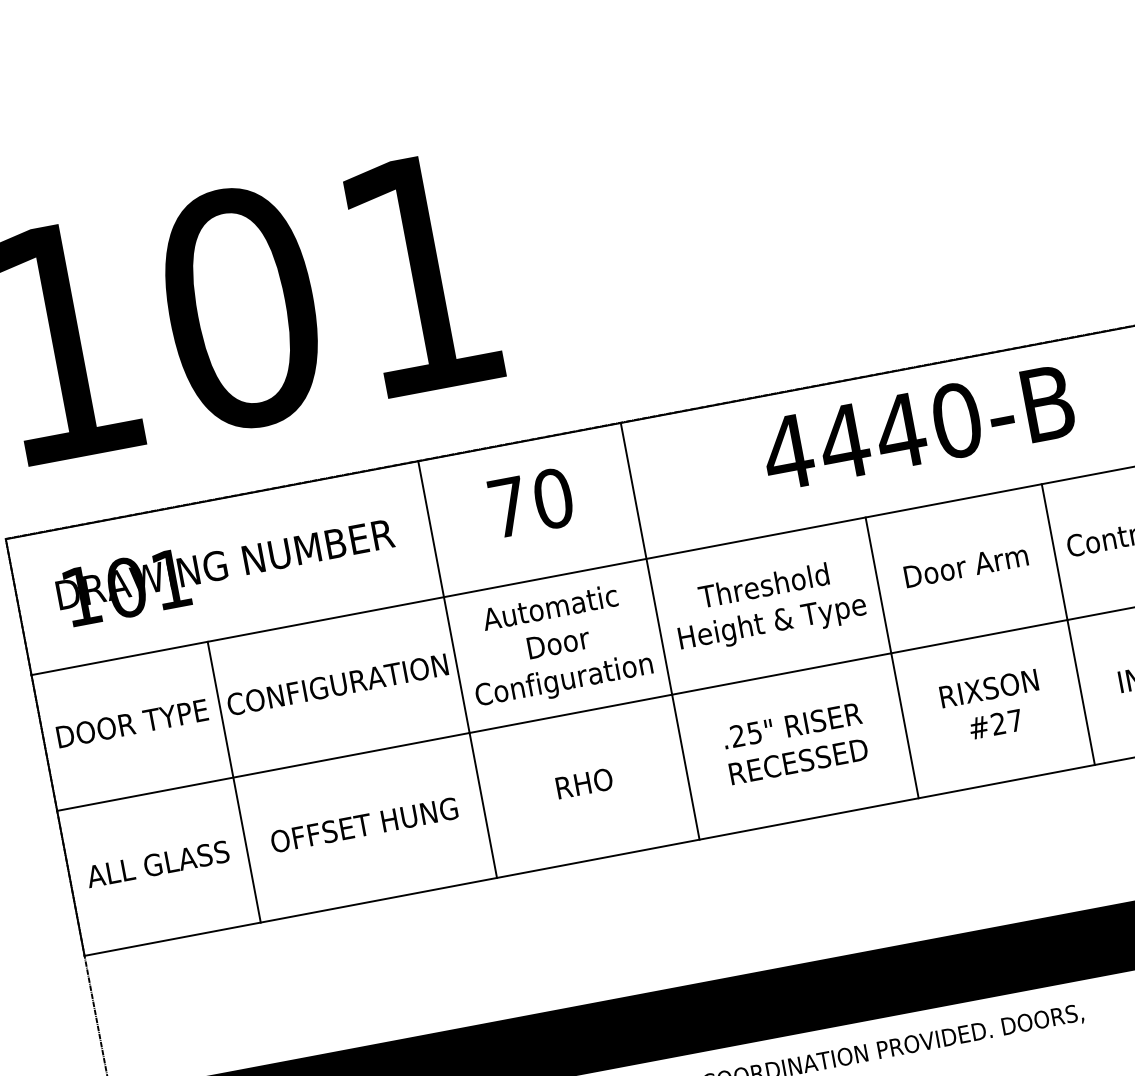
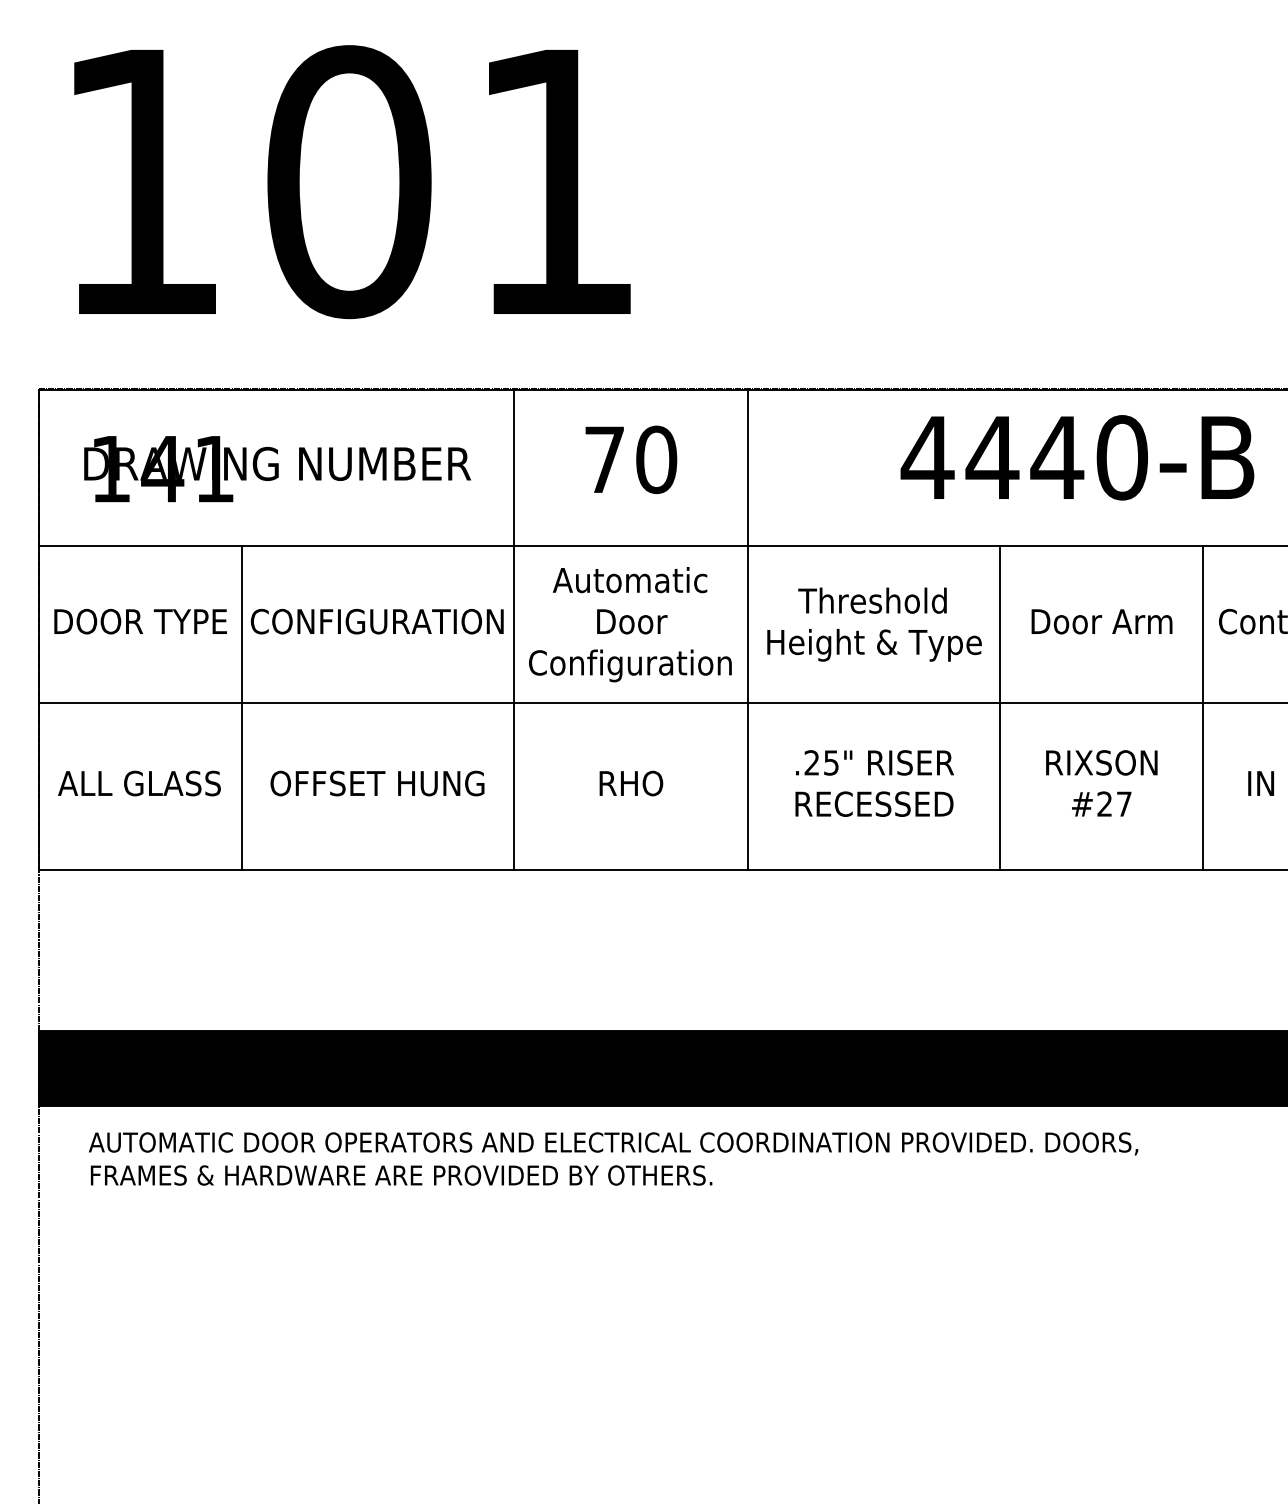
text: (126, 588) -> (162, 469), 101 -> 141

